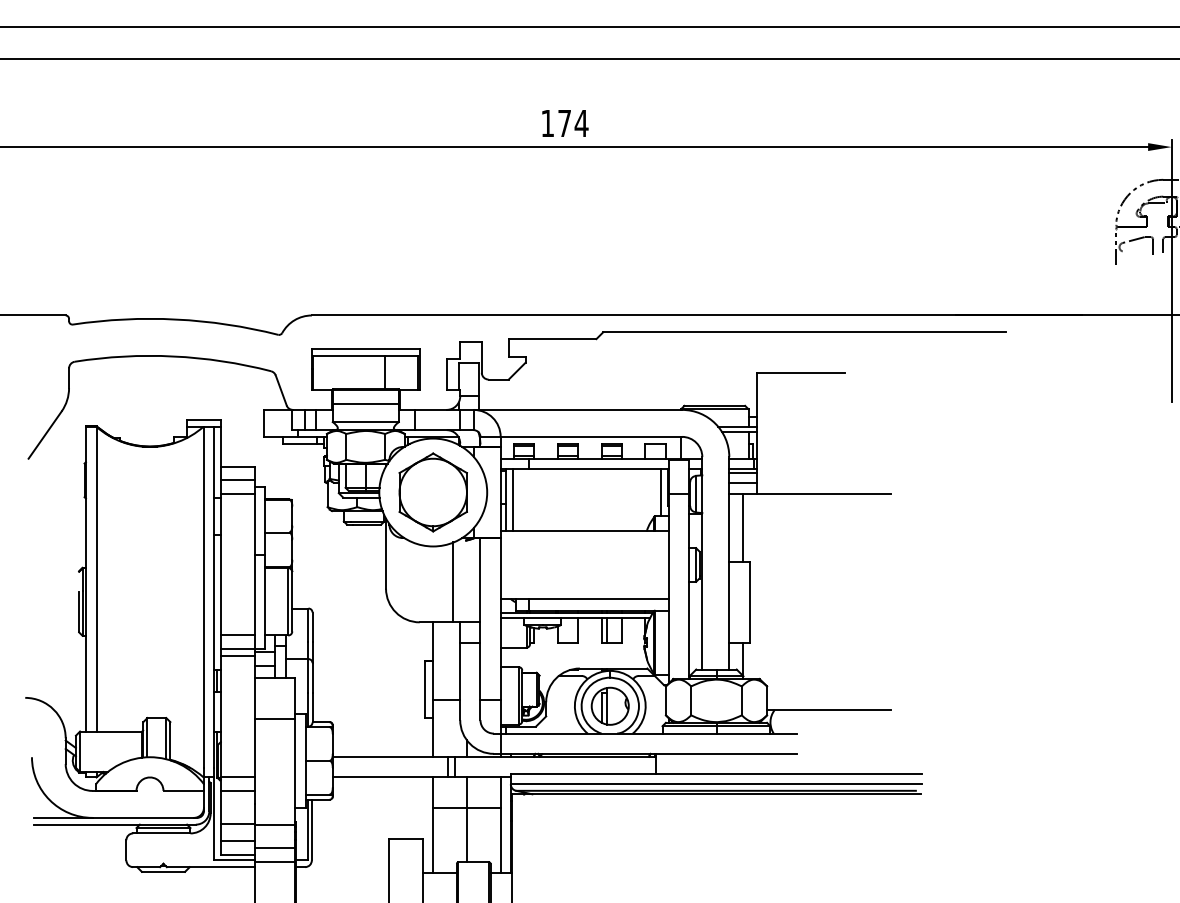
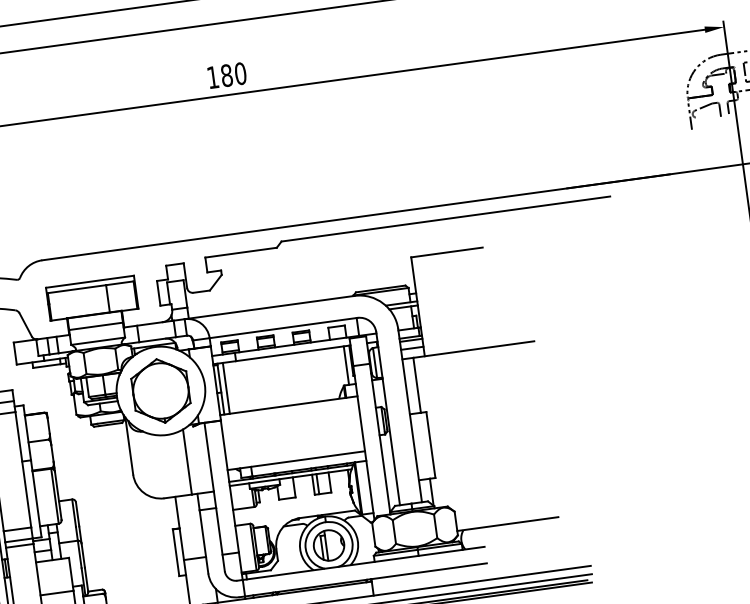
text: (573, 123) -> (234, 74), 174 -> 180

